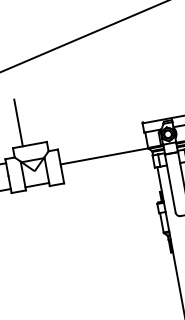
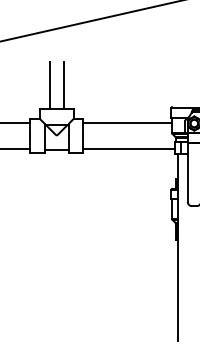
line: (32, 120) -> (63, 85), added
line: (104, 156) -> (127, 122), moved
line: (108, 170) -> (129, 148), added

